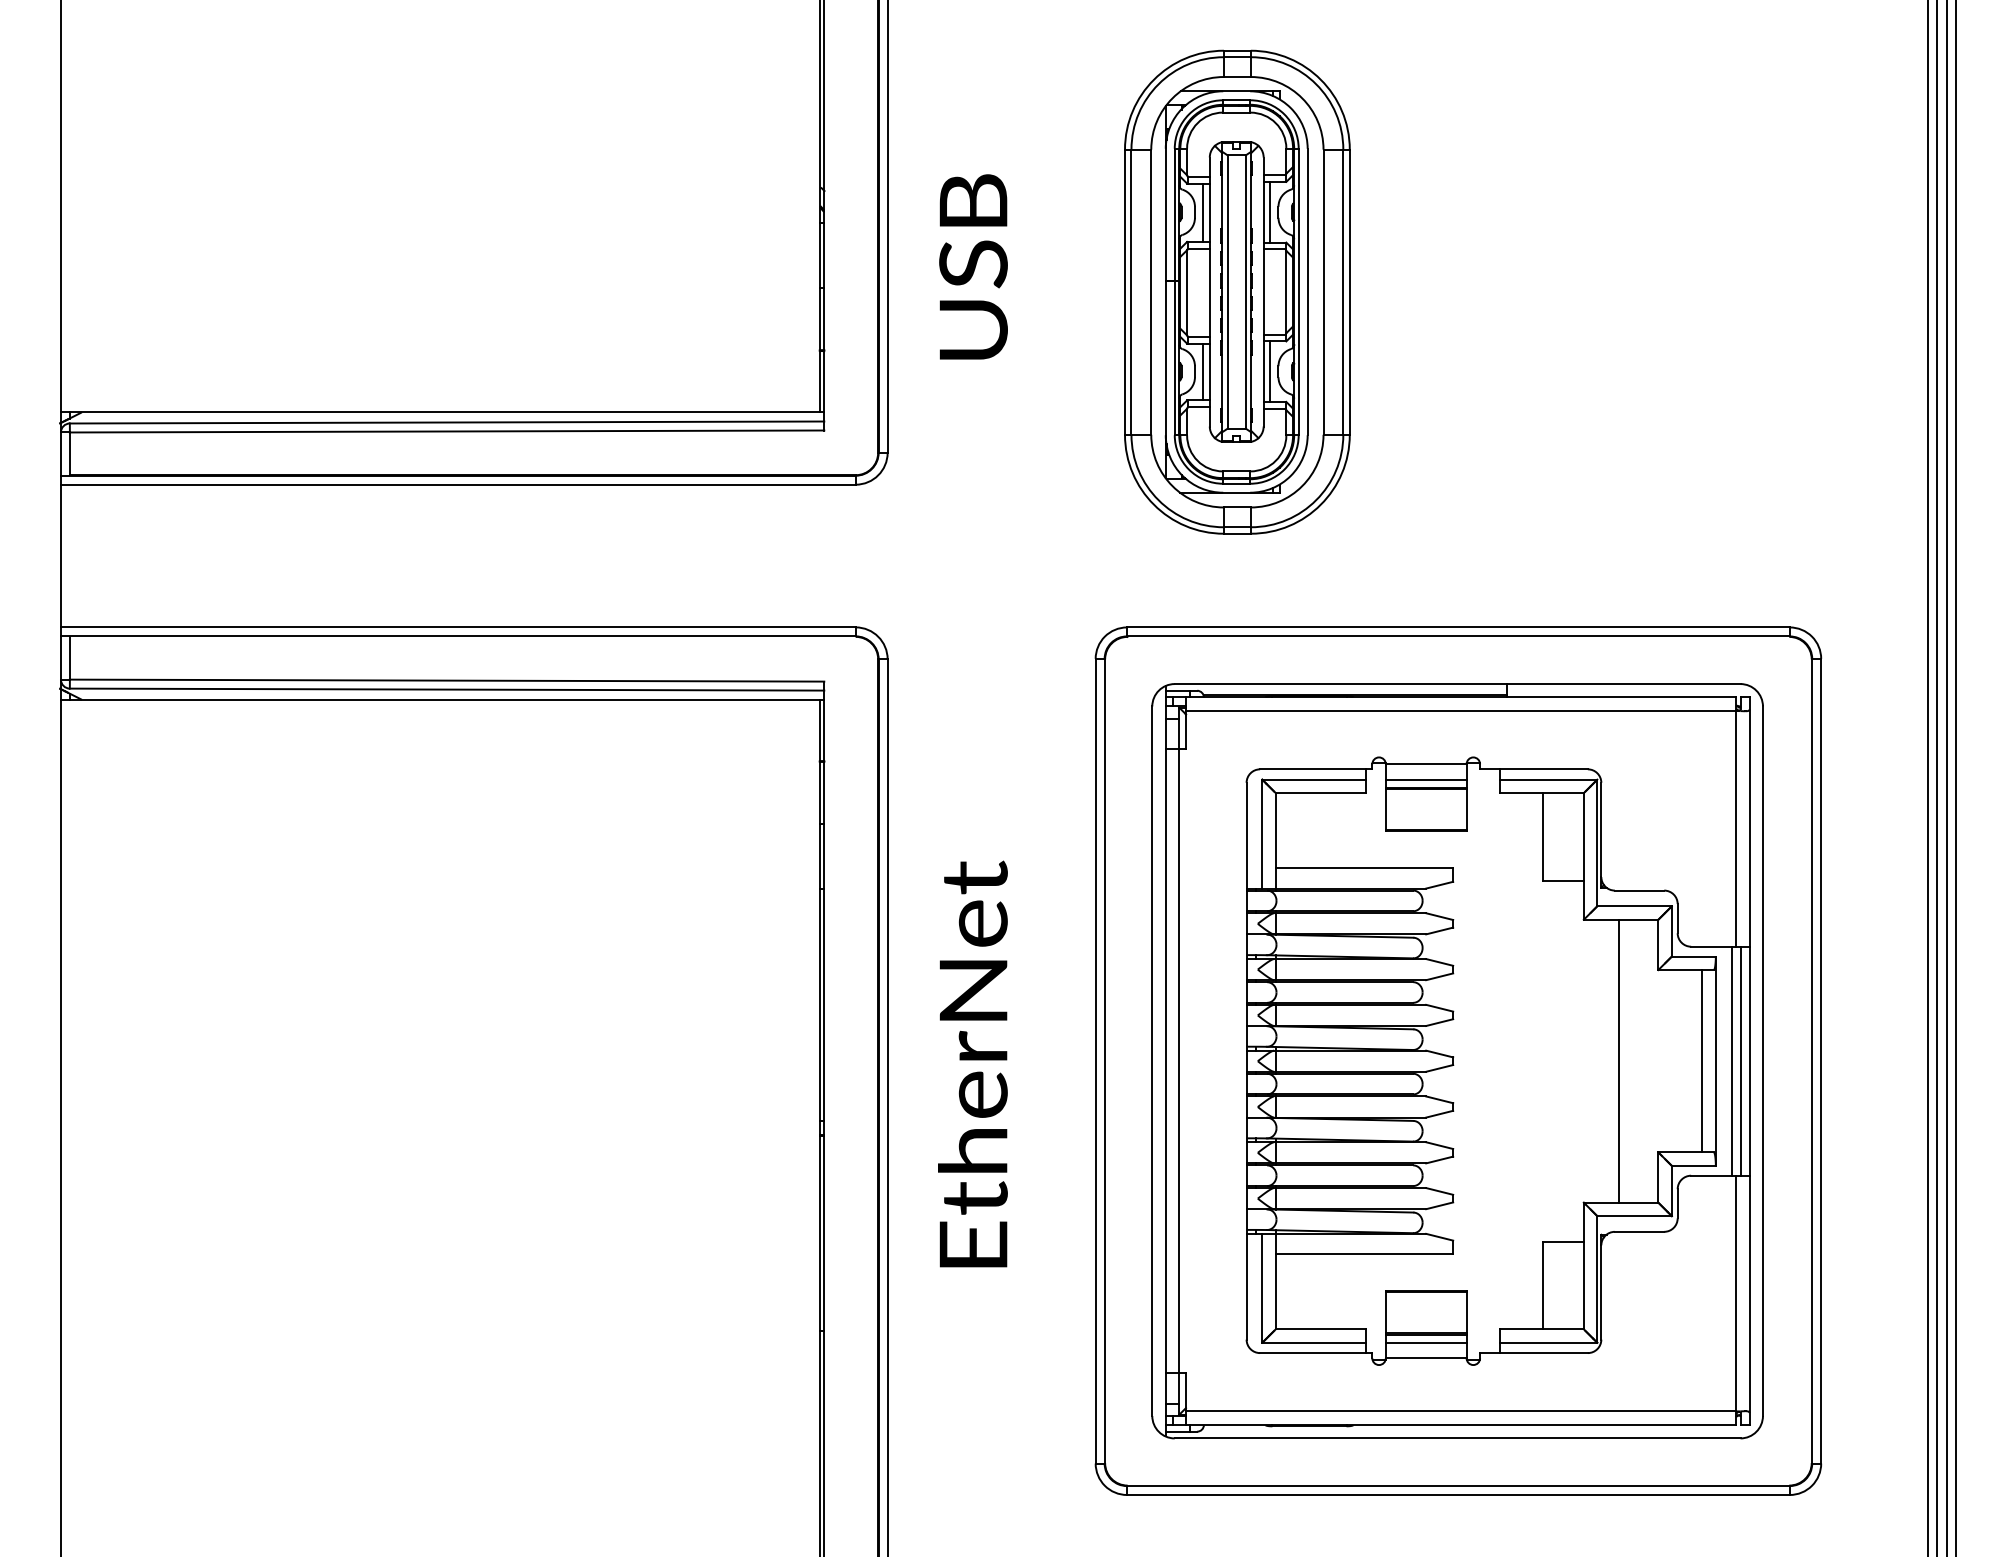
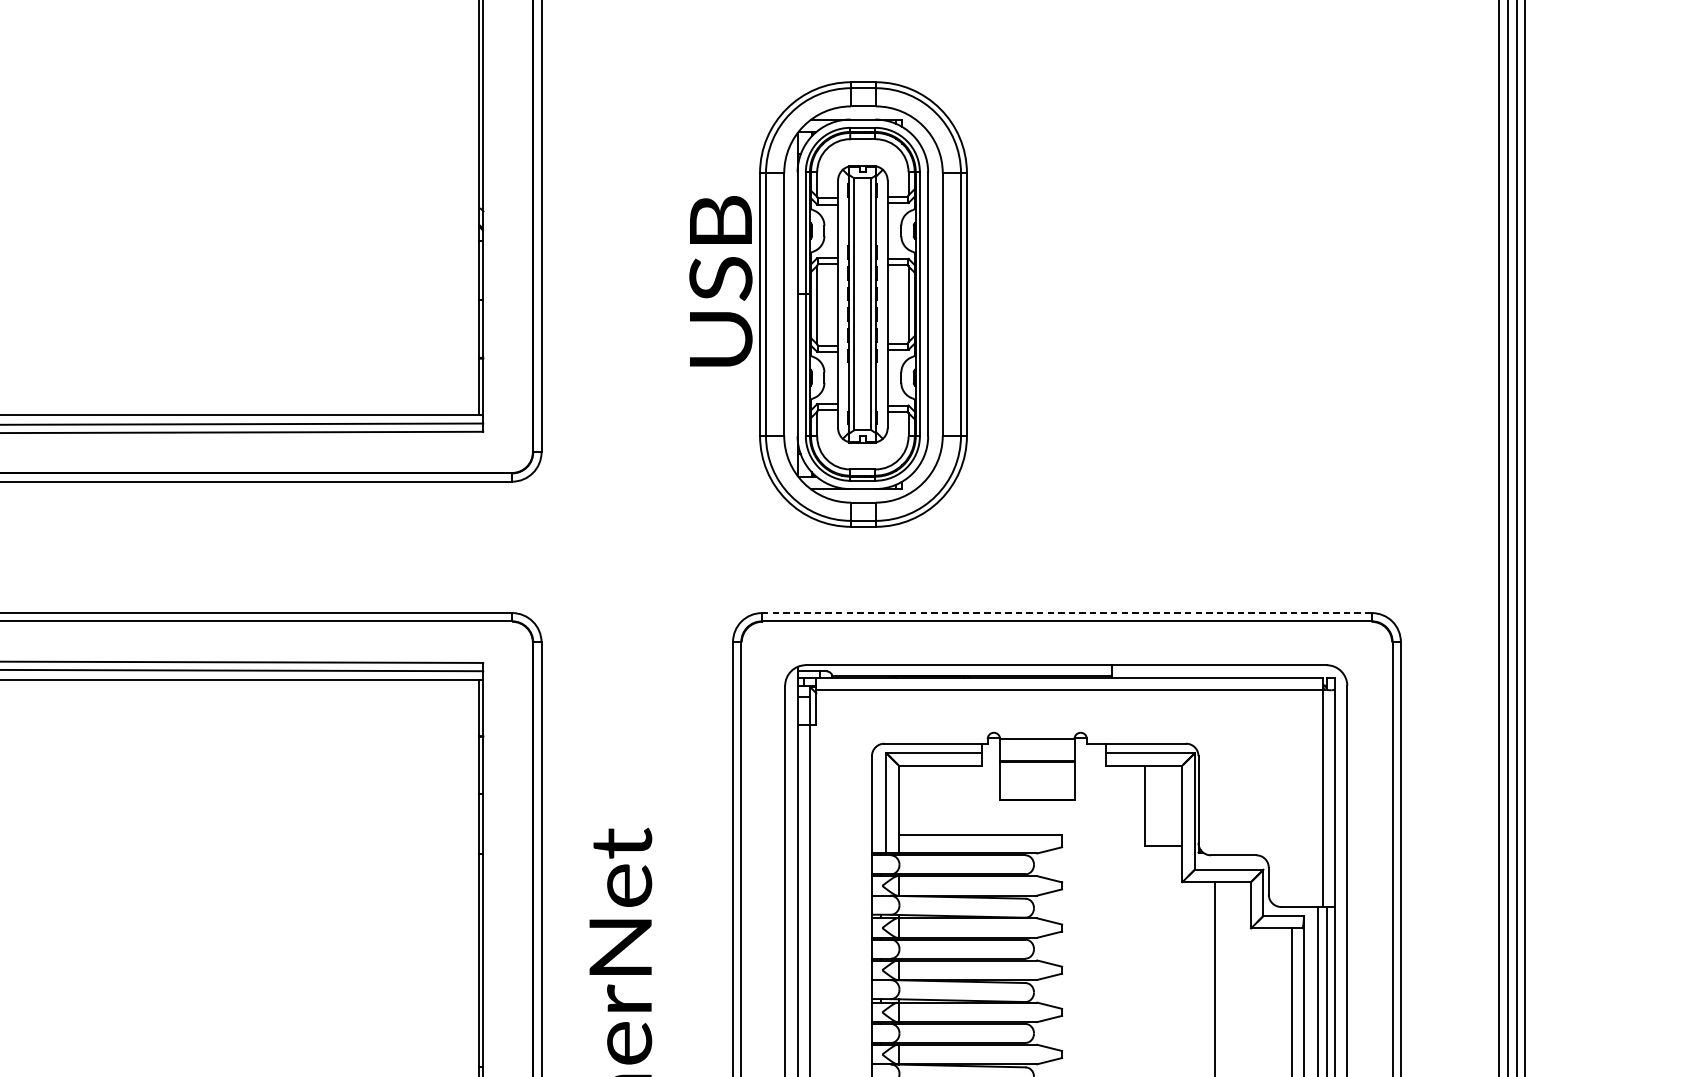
line: (1270, 211) -> (893, 230), removed
line: (1203, 212) -> (832, 231), removed
text: (973, 266) -> (720, 280), moved
line: (1203, 371) -> (832, 377), removed
line: (1270, 371) -> (893, 377), removed
line: (1458, 627) -> (1067, 613), solid -> dashed
line: (1425, 779) -> (1036, 753), removed

